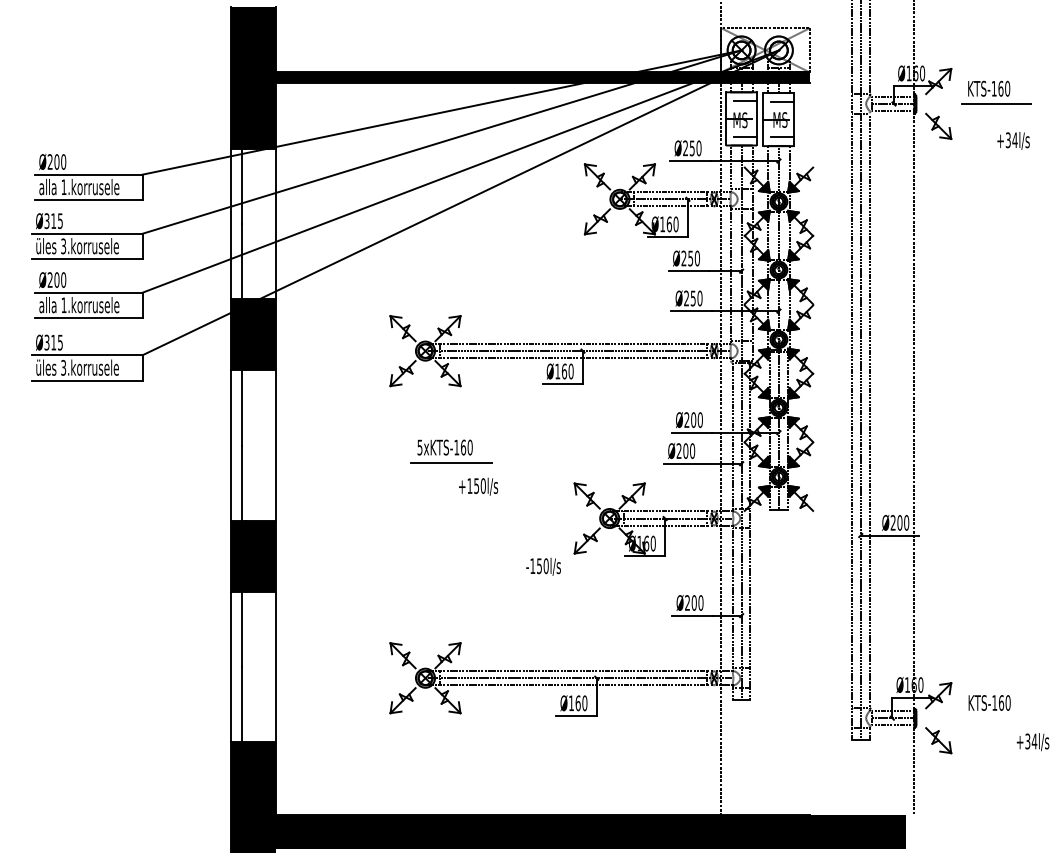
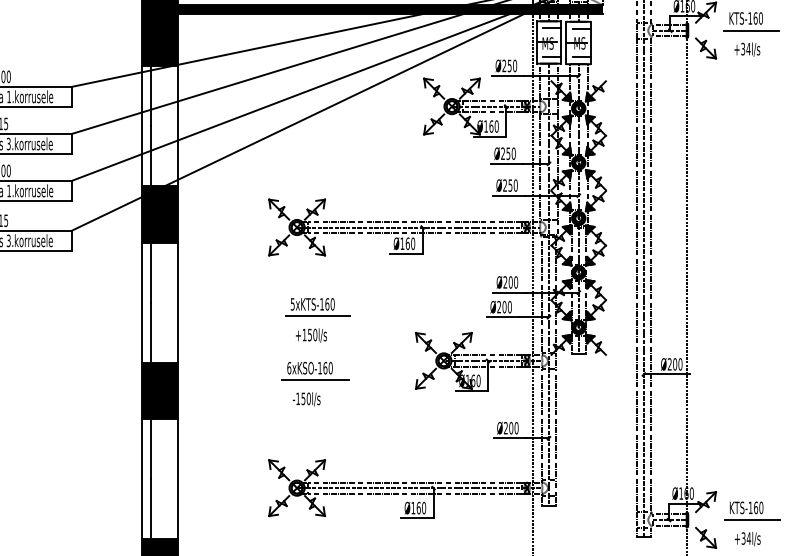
text: (1013, 140) -> (747, 49), moved
text: (478, 486) -> (311, 335), moved
part: (448, 531) -> (315, 371), added
text: (543, 566) -> (306, 399), moved
line: (996, 718) -> (752, 520), added
text: (1032, 742) -> (747, 539), moved

